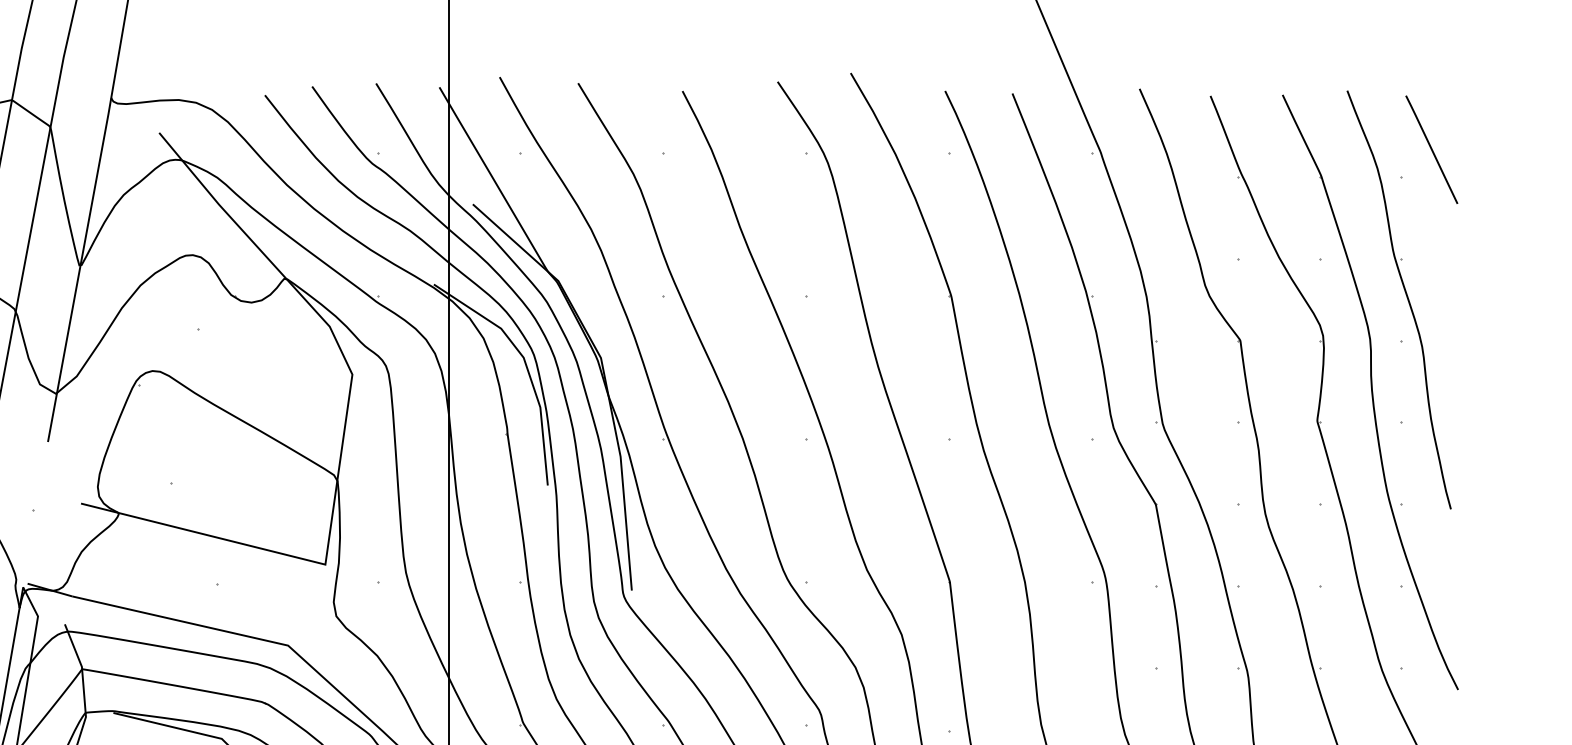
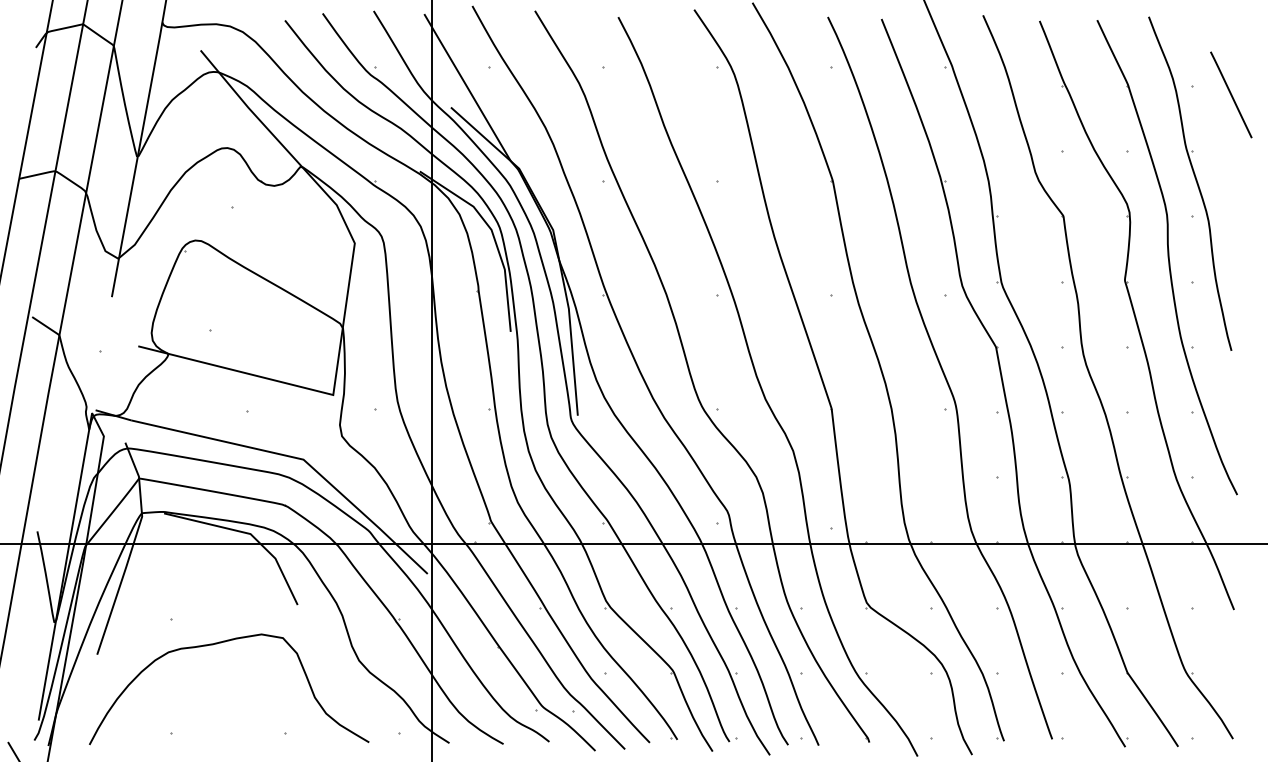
line: (1432, 149) -> (1231, 94), moved

